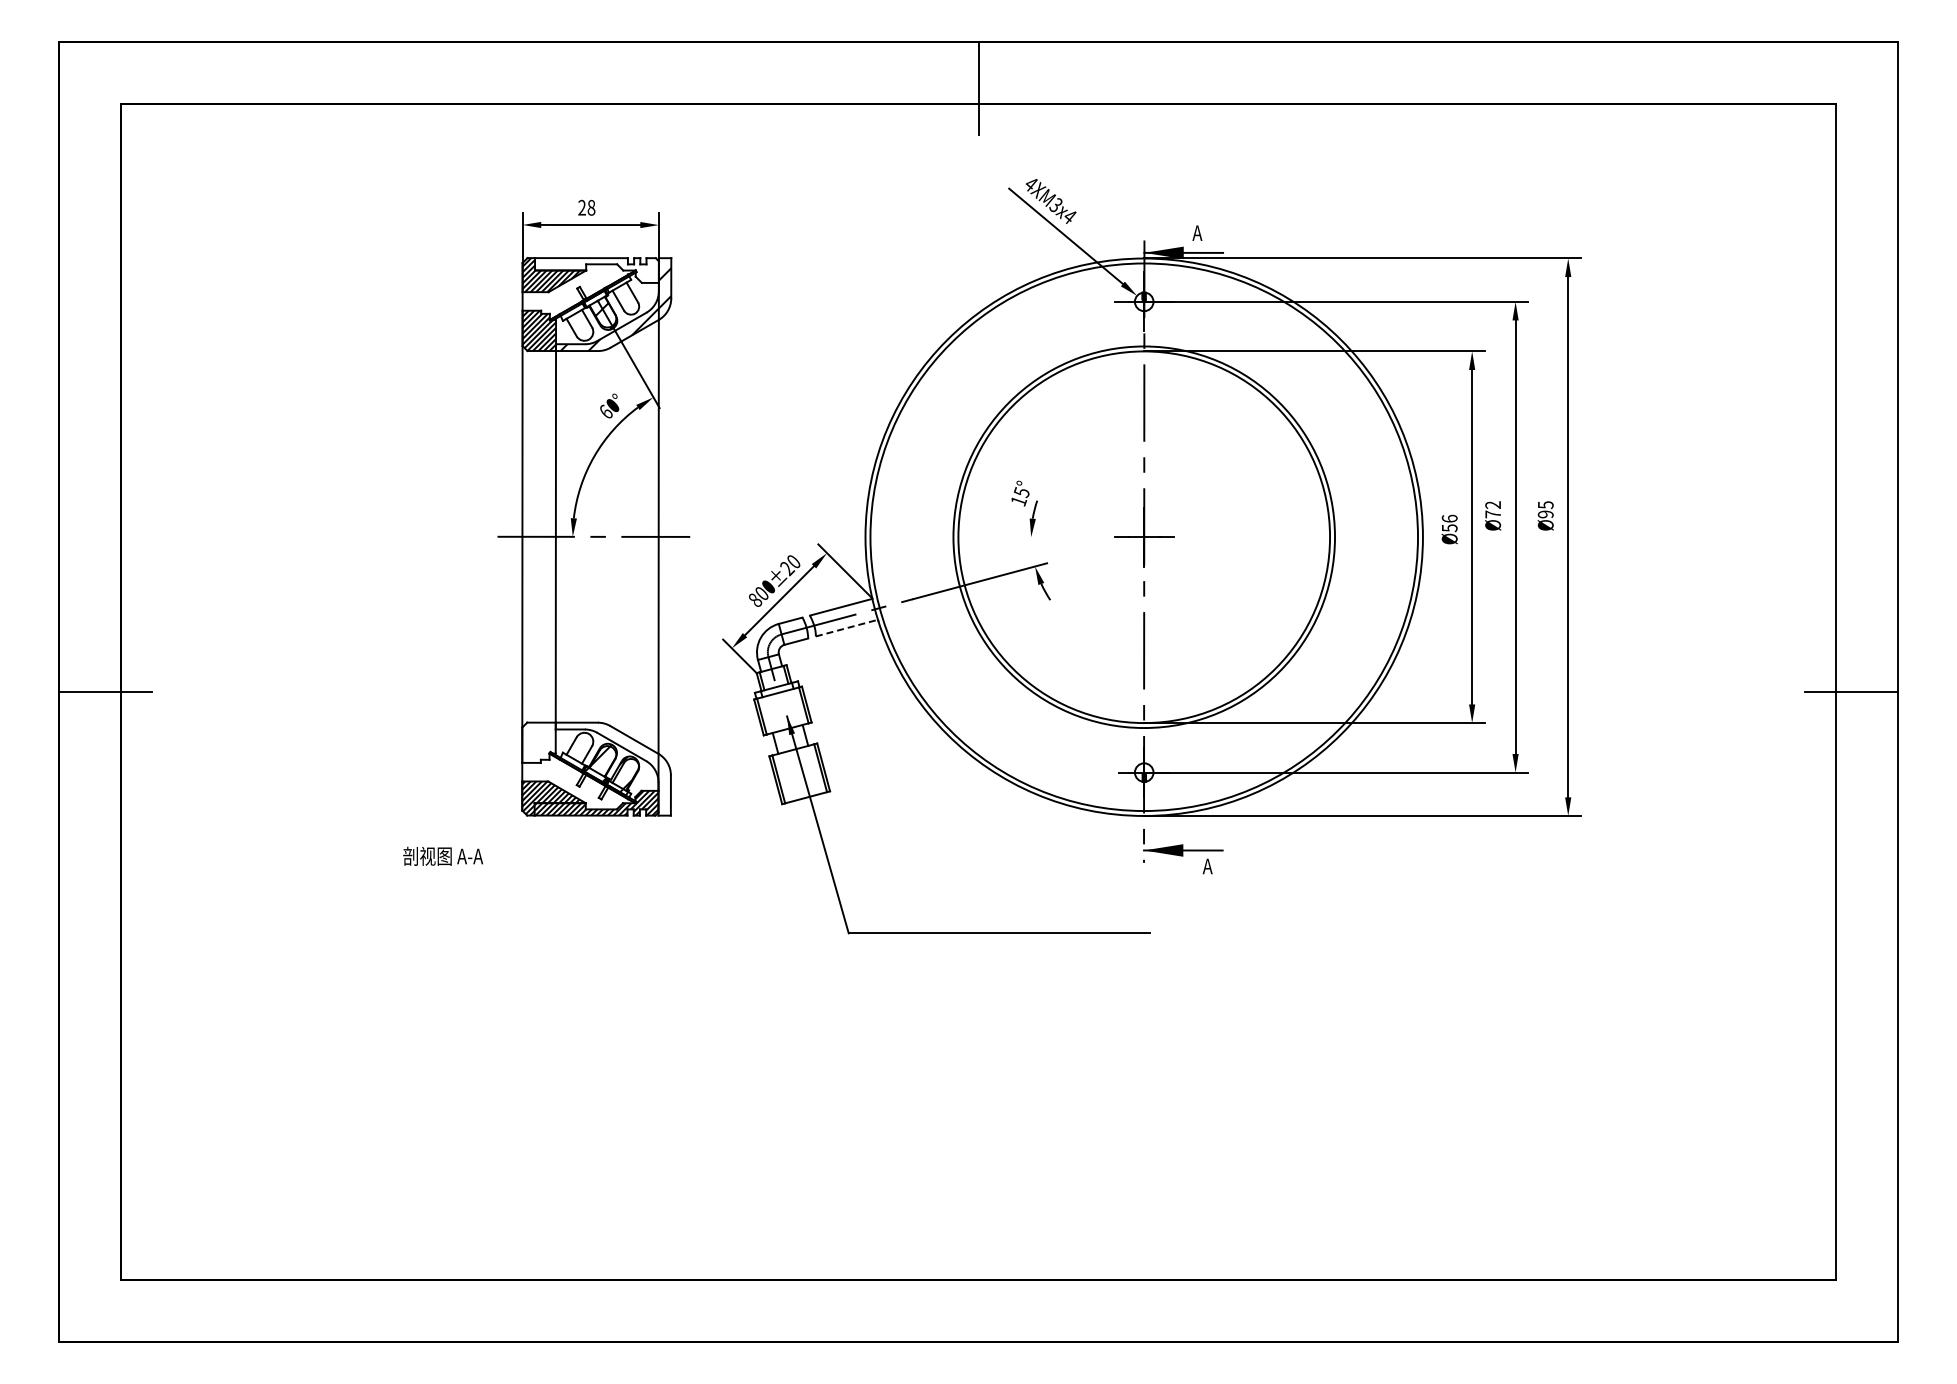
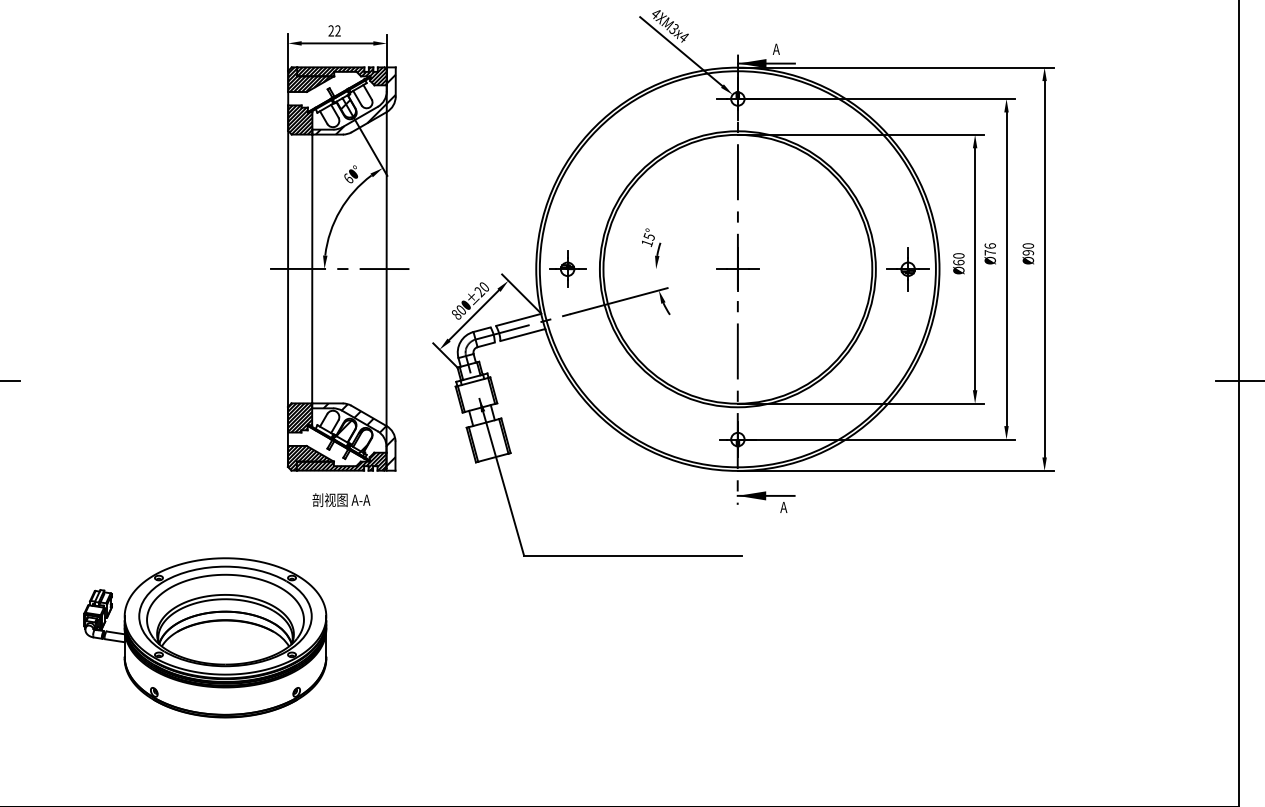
text: (591, 207) -> (338, 30), 28 -> 22
hatch: (596, 270) -> (341, 76), added
text: (1493, 504) -> (990, 245), Ø72 -> Ø76
text: (1545, 505) -> (1028, 246), Ø95 -> Ø90
text: (1449, 523) -> (958, 259), Ø56 -> Ø60
part: (908, 536) -> (567, 268), added
part: (1379, 537) -> (908, 269), added
line: (847, 628) -> (523, 335), dashed -> solid
hatch: (538, 742) -> (299, 417), added
hatch: (620, 765) -> (359, 434), added
text: (443, 855) -> (341, 499), moved
part: (408, 1046) -> (205, 637), added

